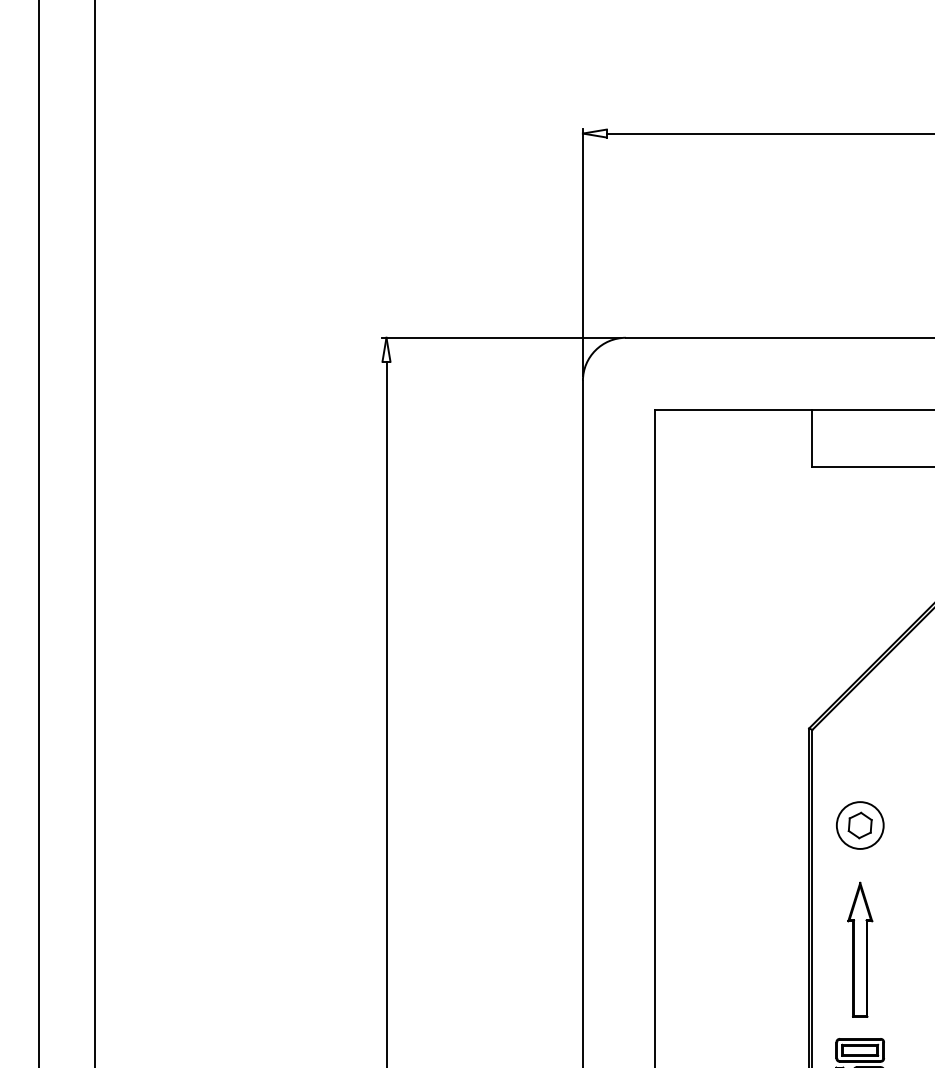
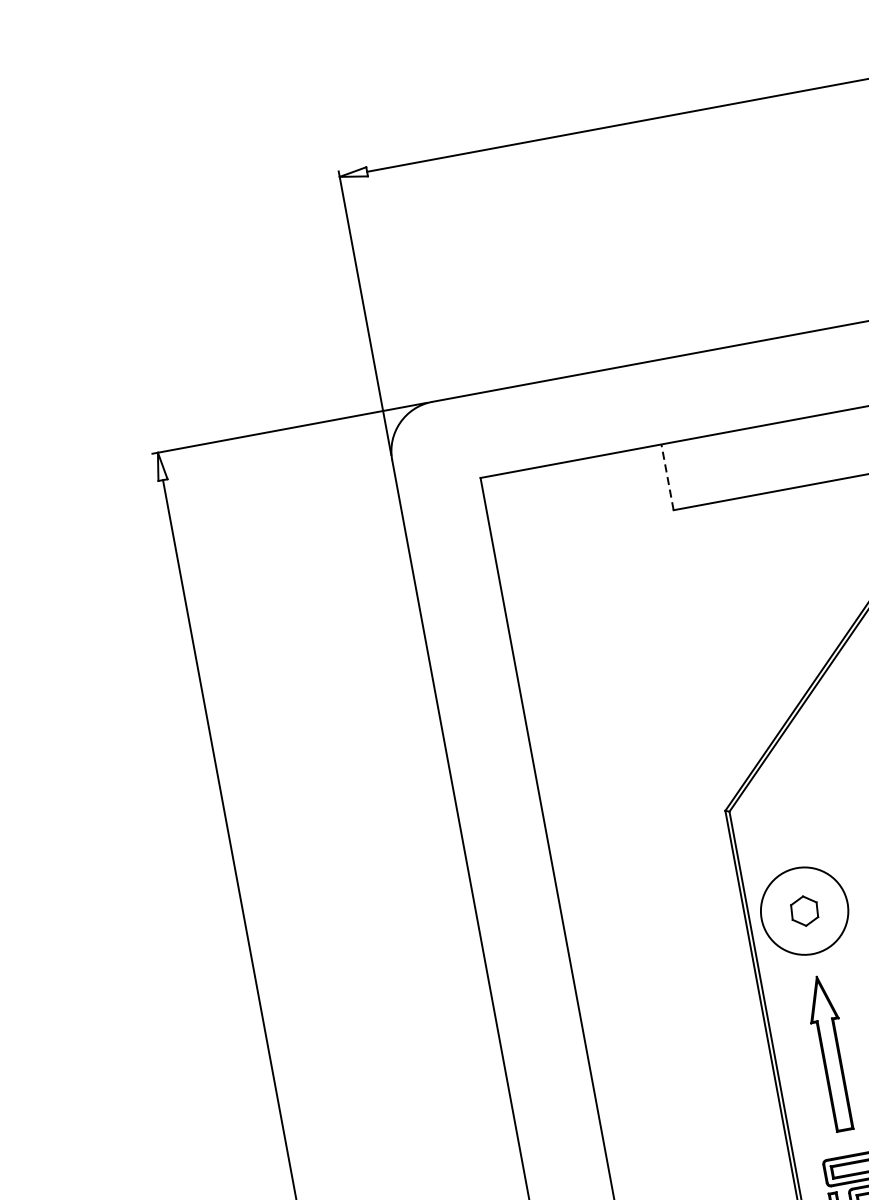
line: (812, 438) -> (667, 477), solid -> dashed
circle: (859, 825) -> (803, 911), size x1.6

